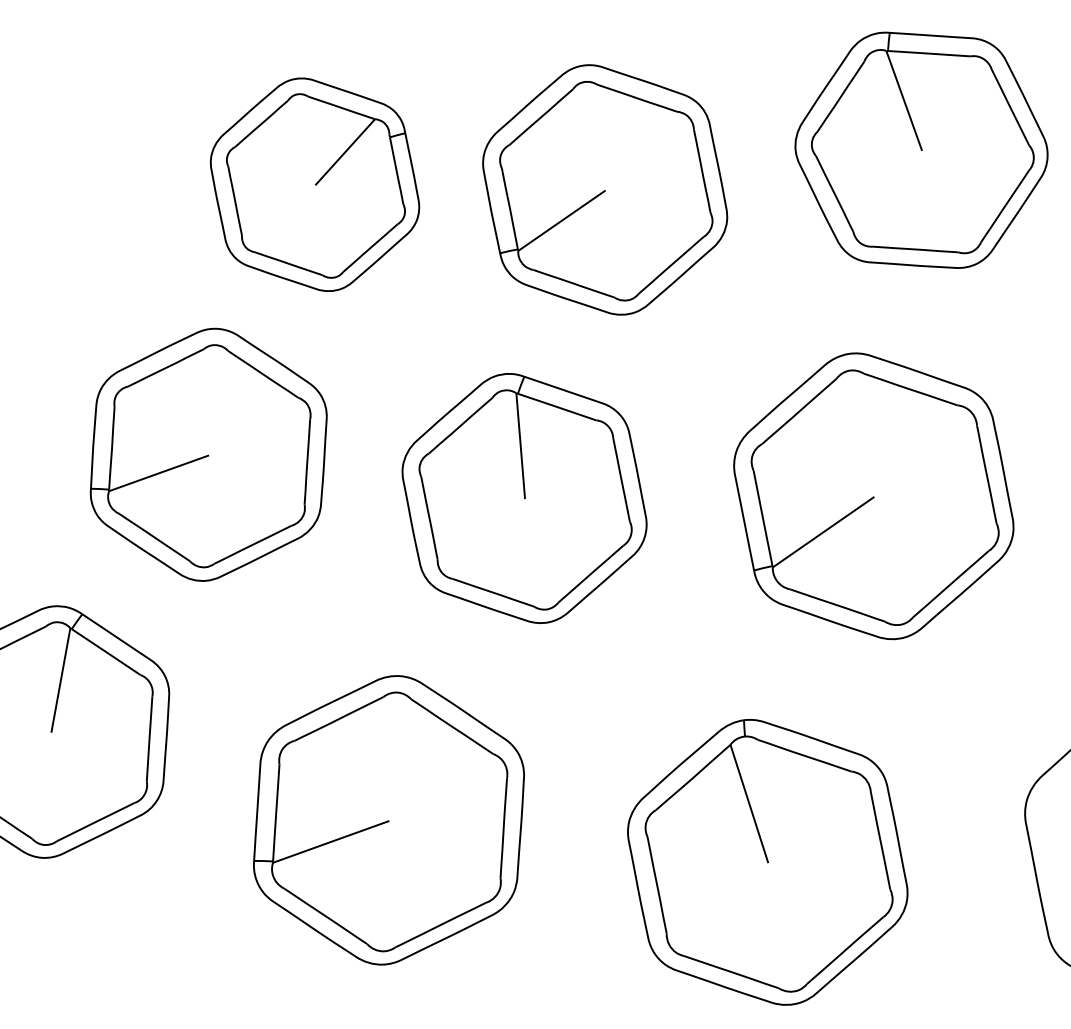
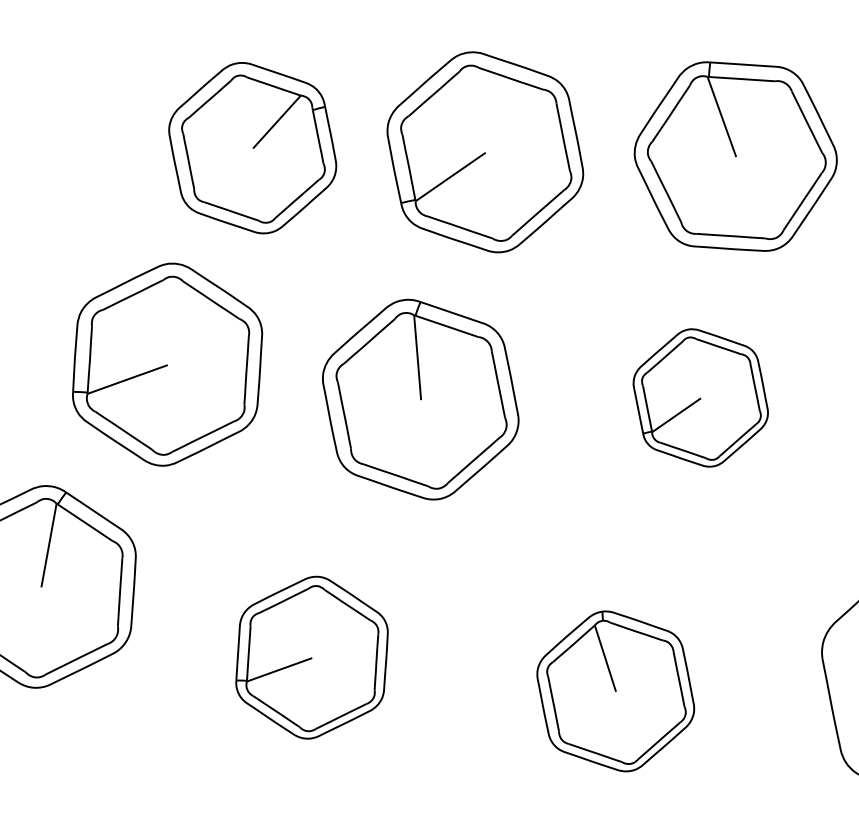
part: (921, 149) -> (735, 155), moved
part: (873, 496) -> (700, 398), size x0.6
part: (388, 820) -> (311, 657), size x0.7
part: (767, 862) -> (615, 691), size x0.7

